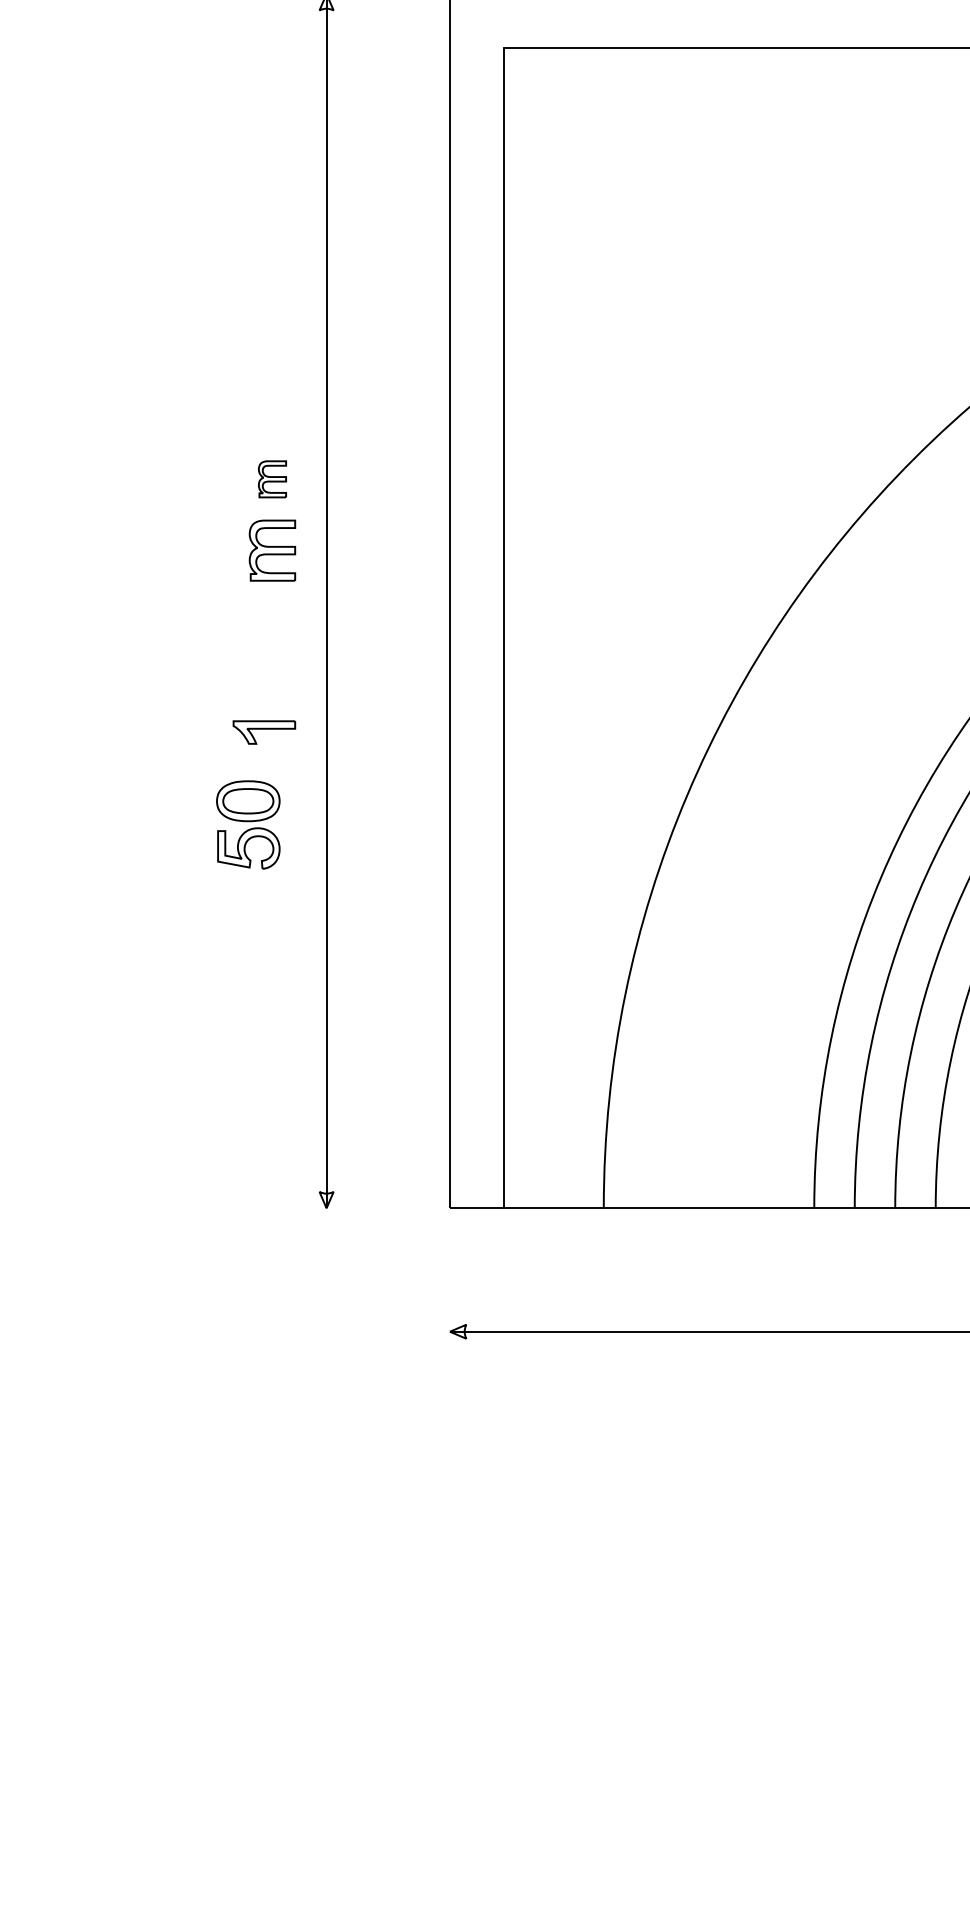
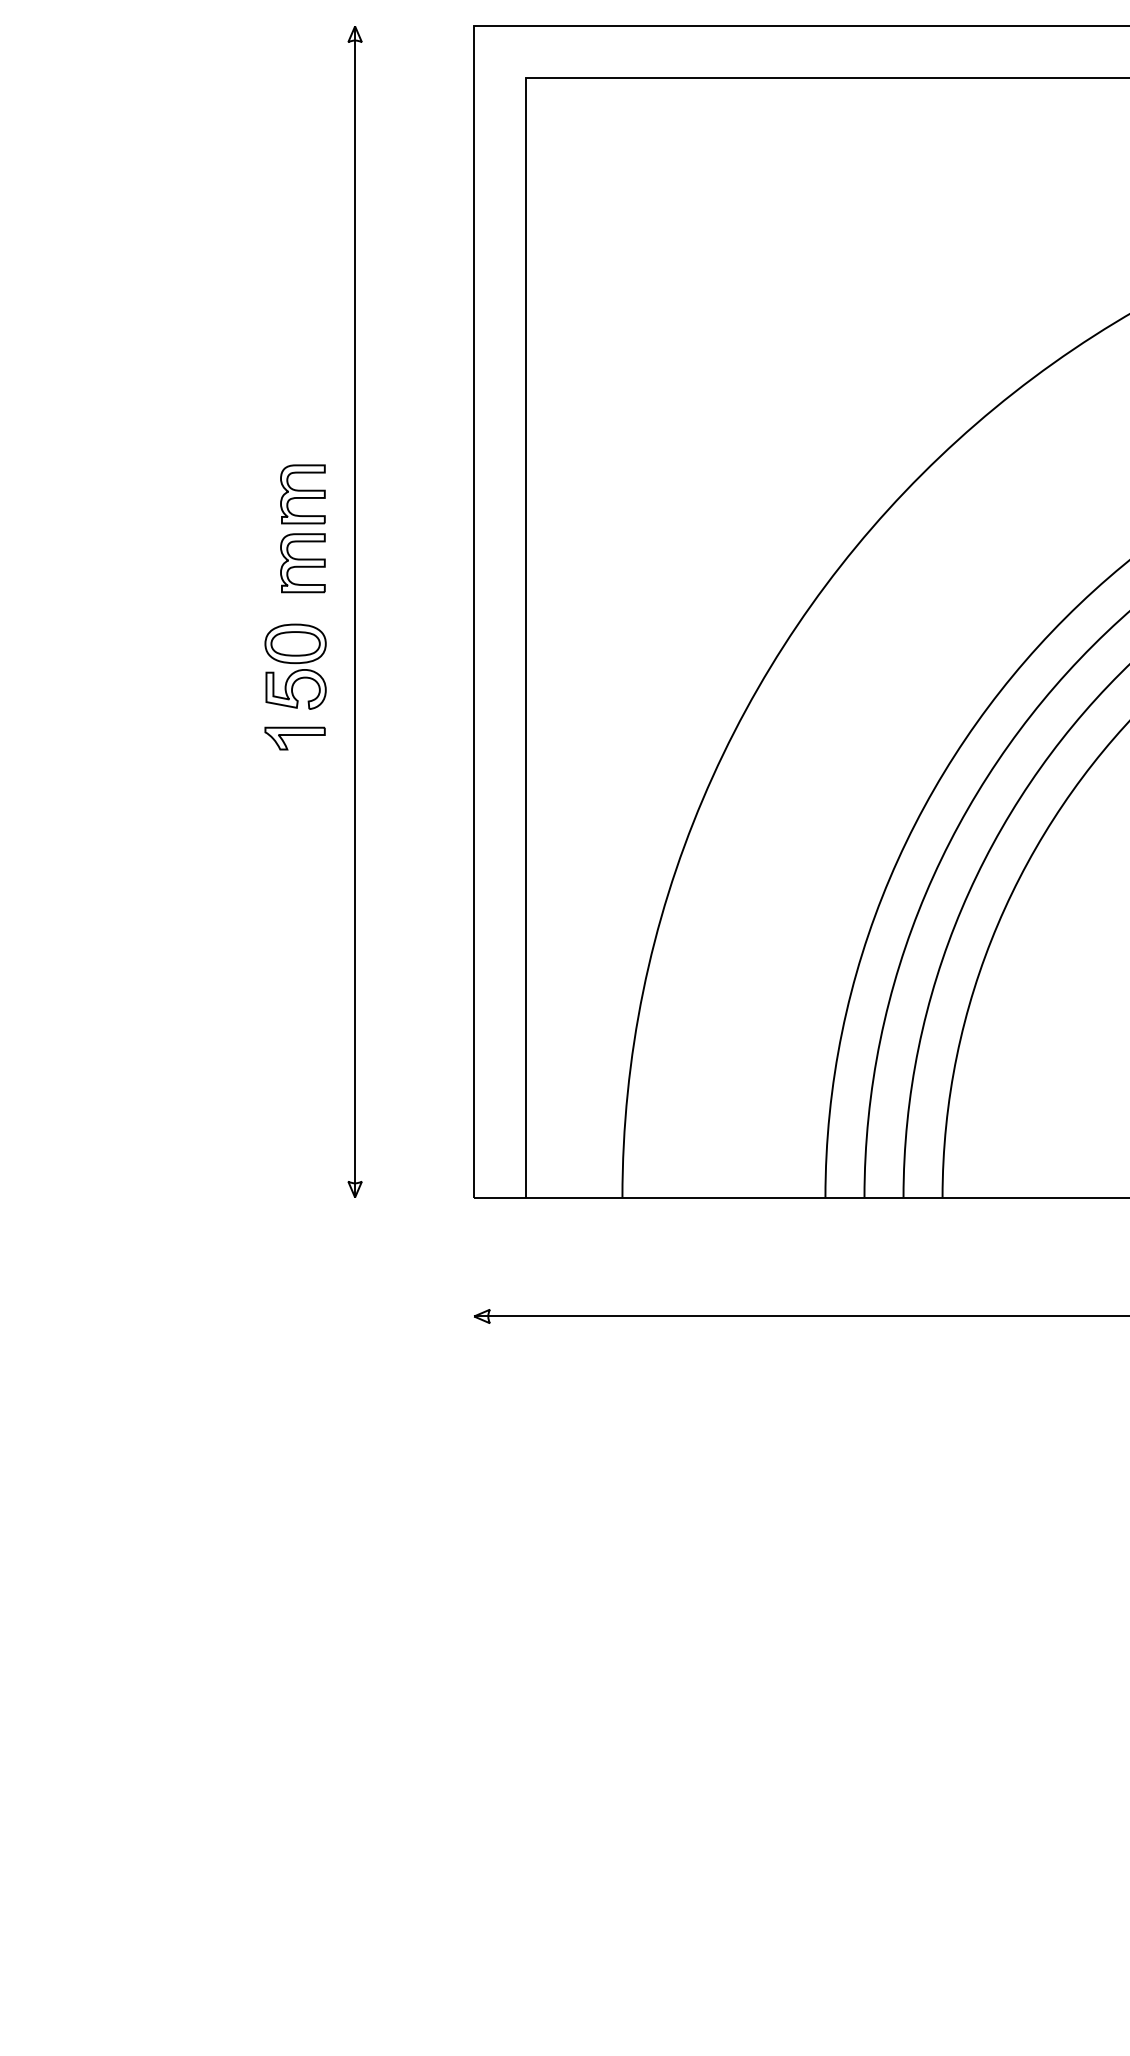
part: (272, 479) -> (302, 494), size x1.67
part: (248, 824) -> (295, 666), moved

